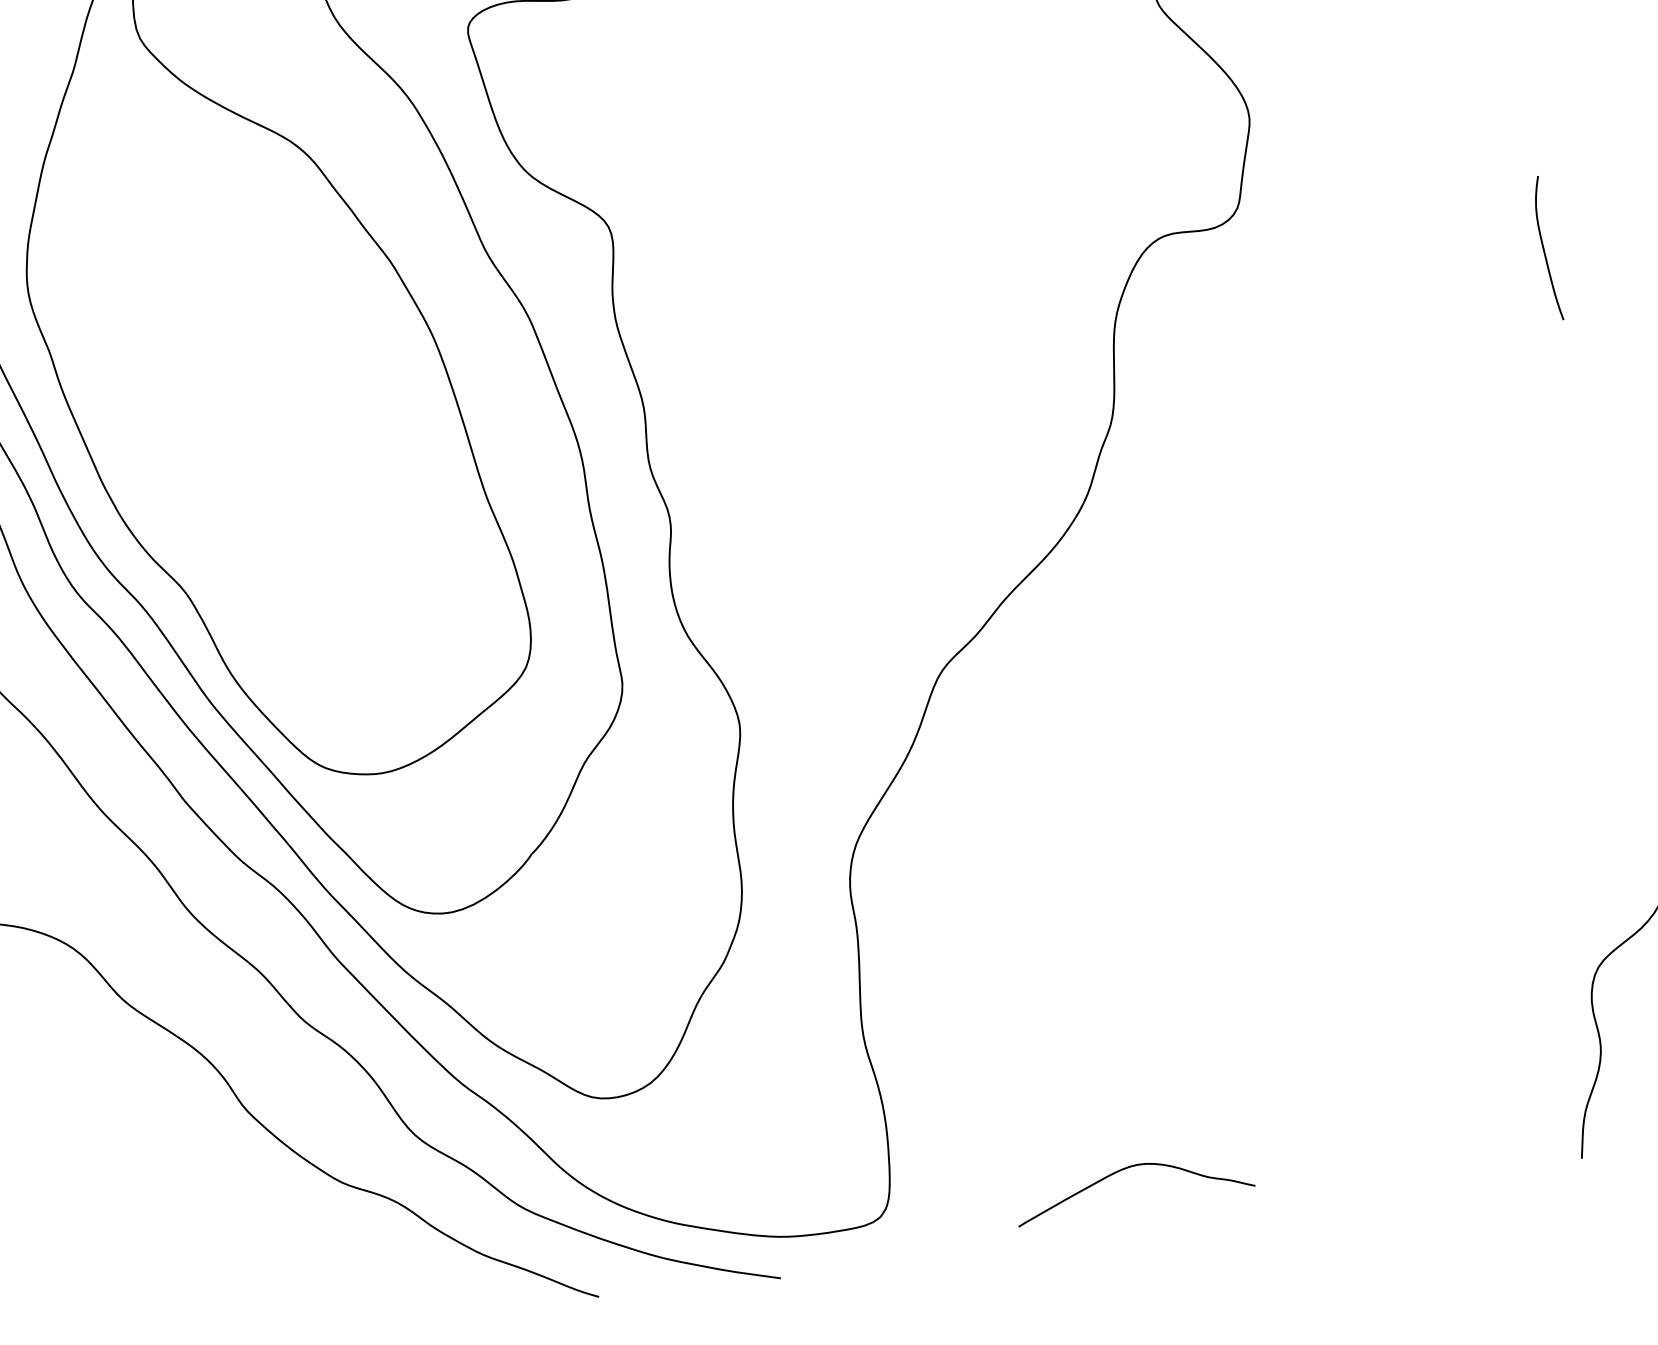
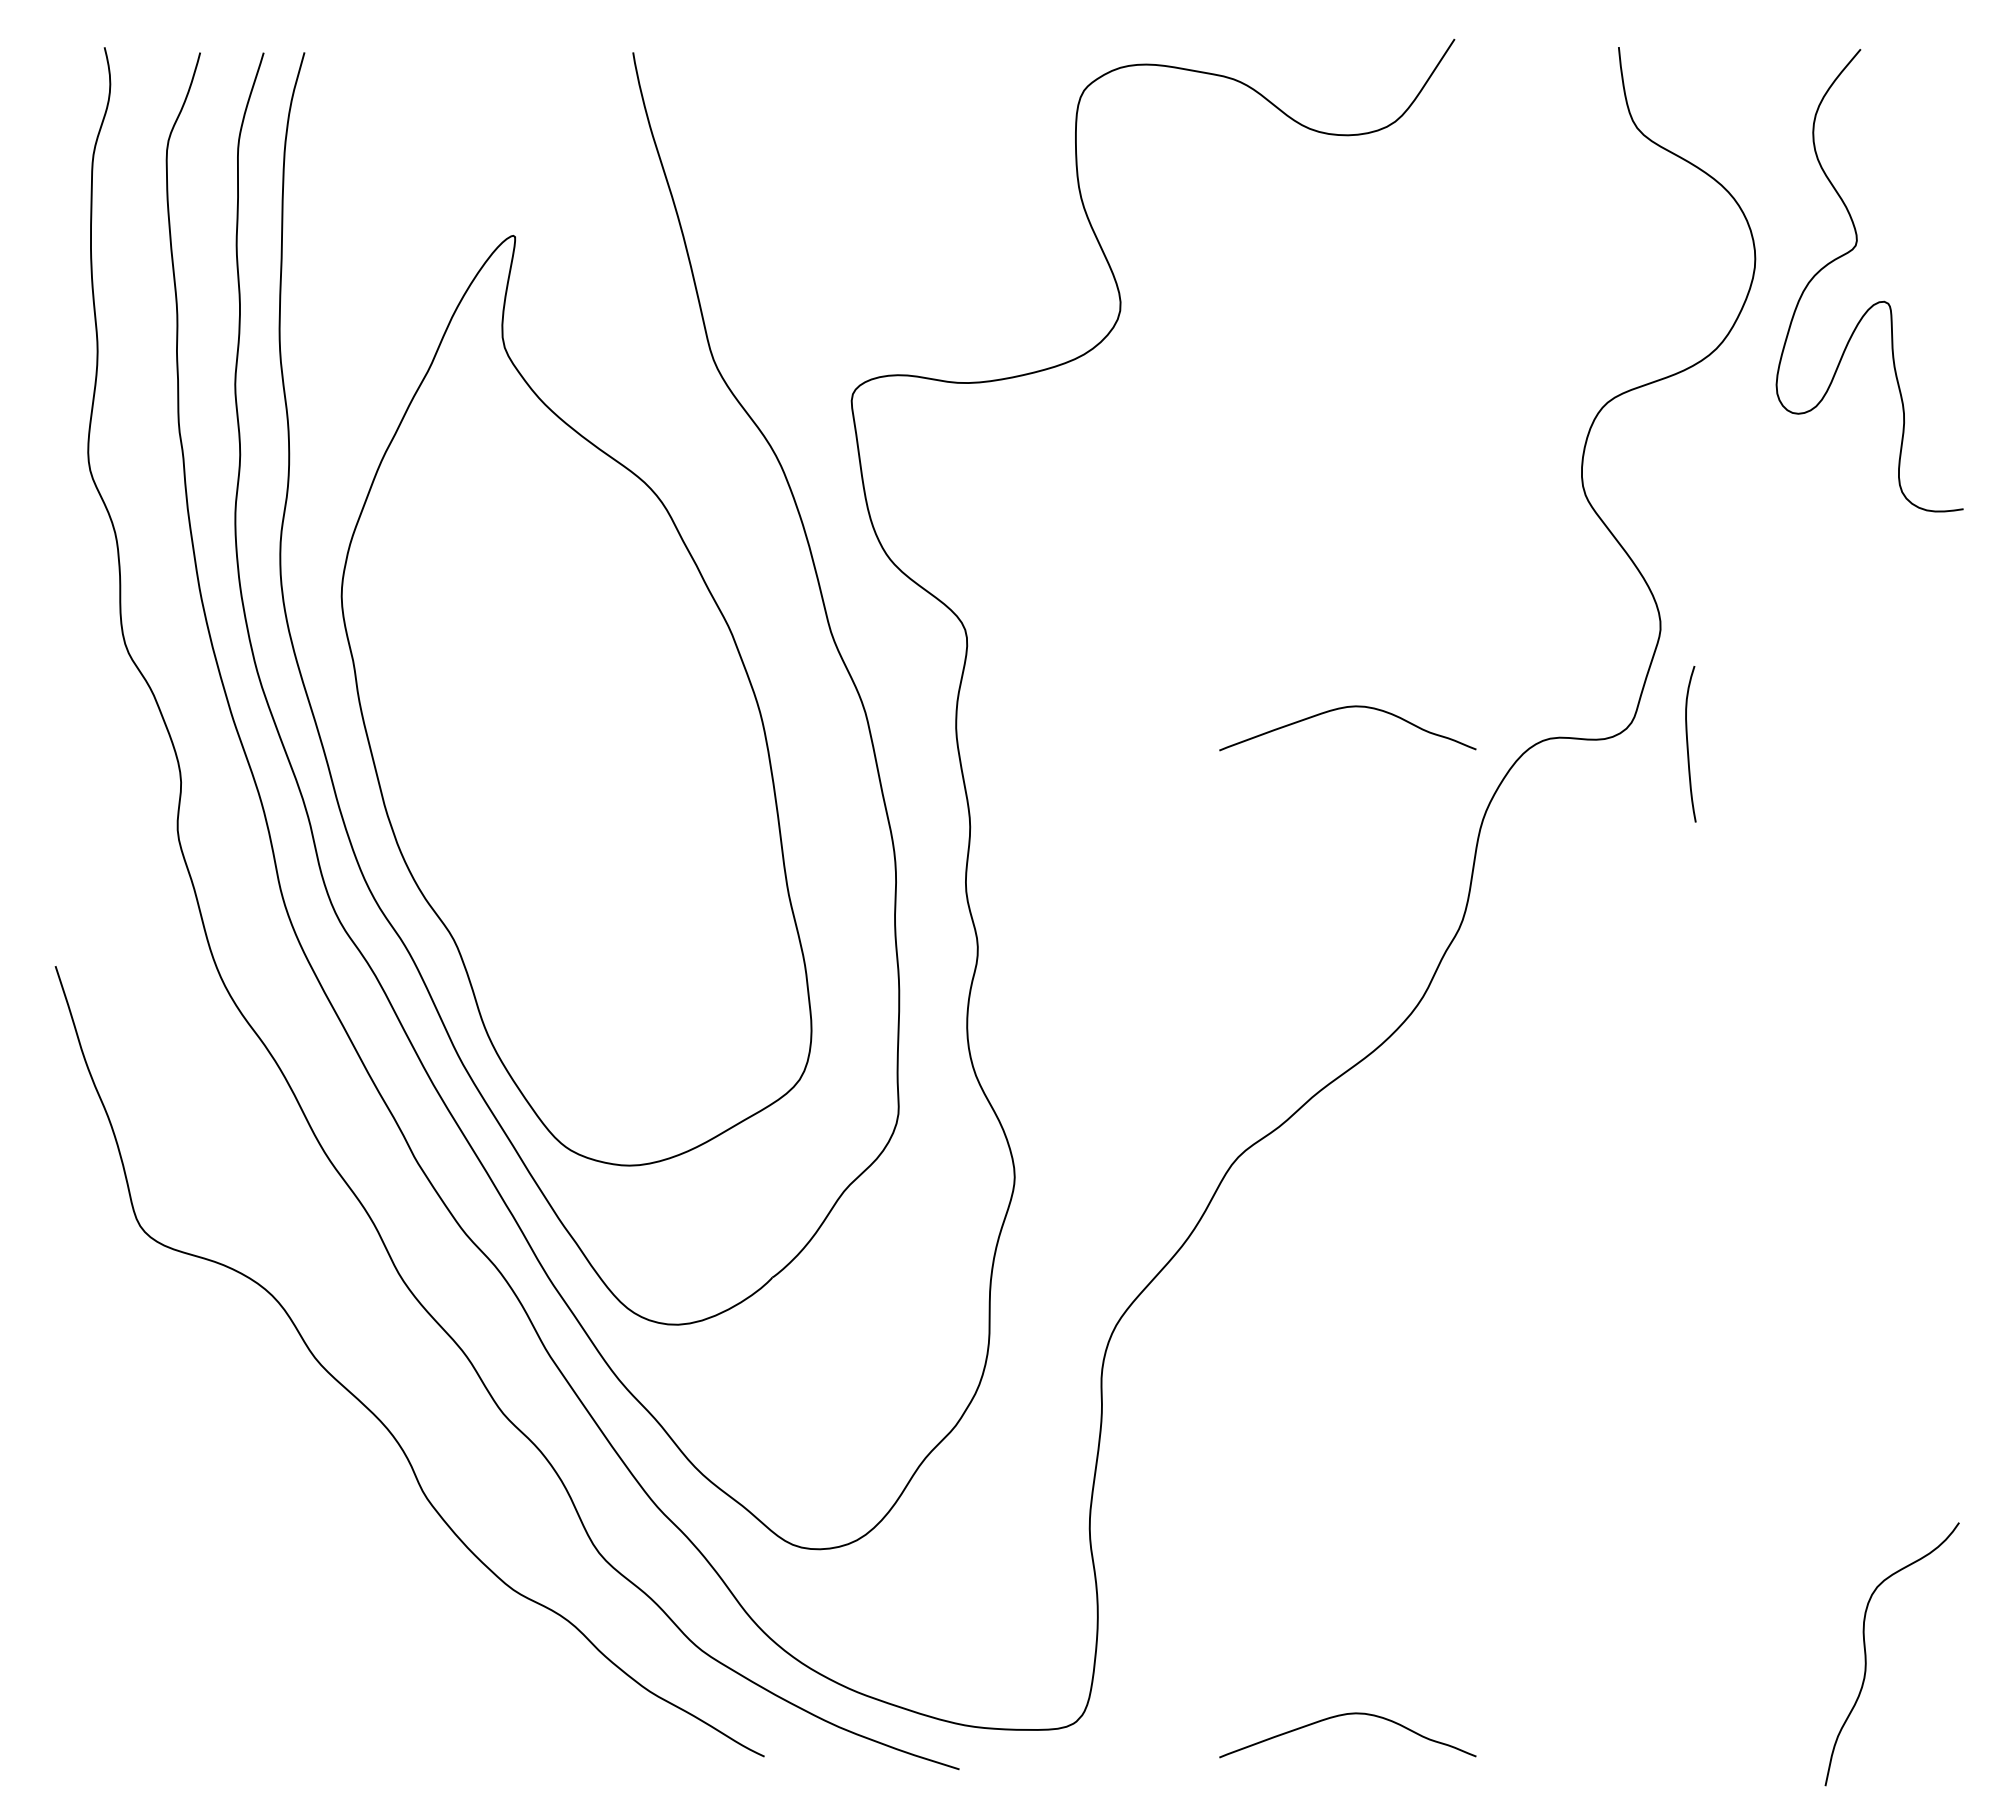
curve: (972, 239) -> (1346, 708), added
curve: (1544, 249) -> (1688, 744), moved

